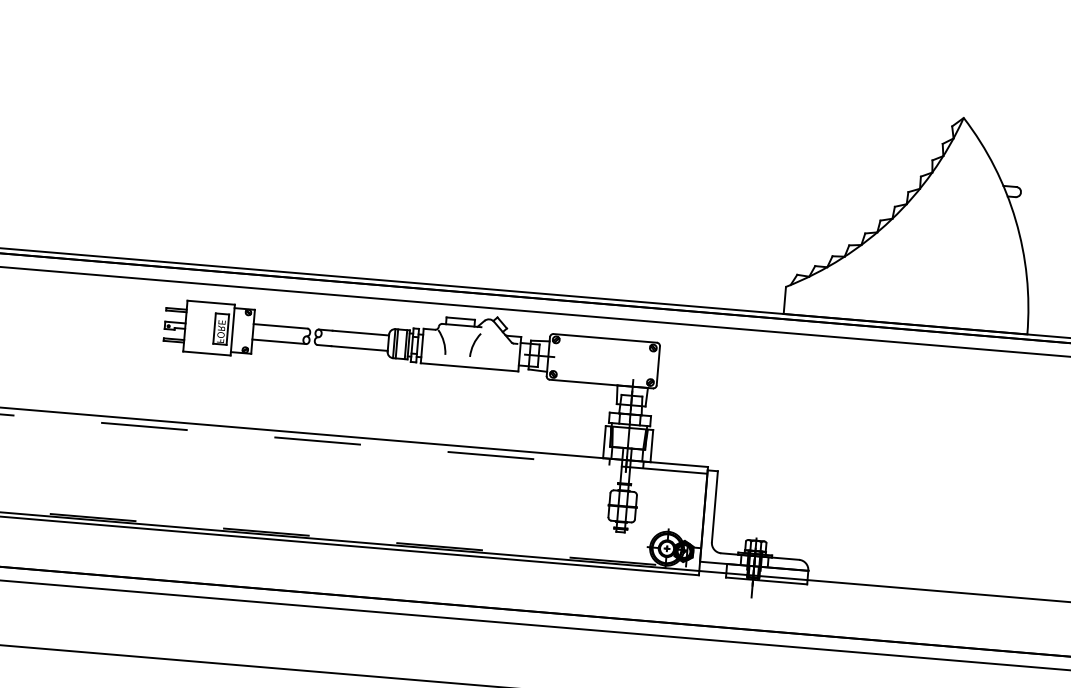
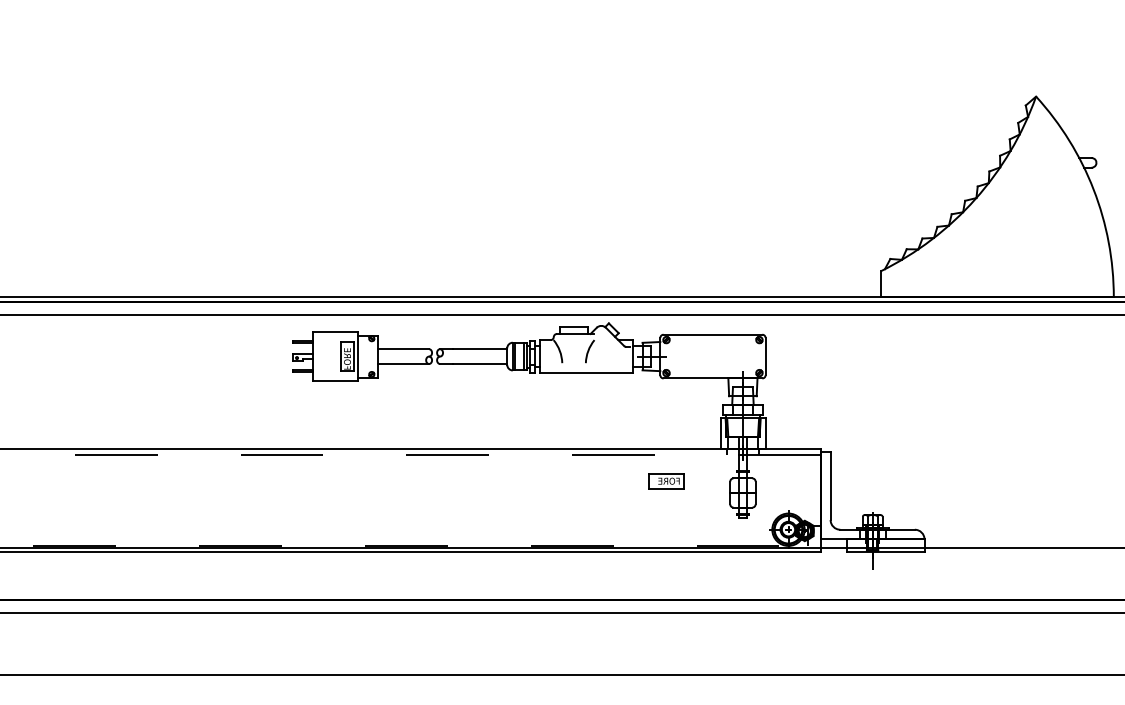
part: (543, 487) -> (666, 481), added

